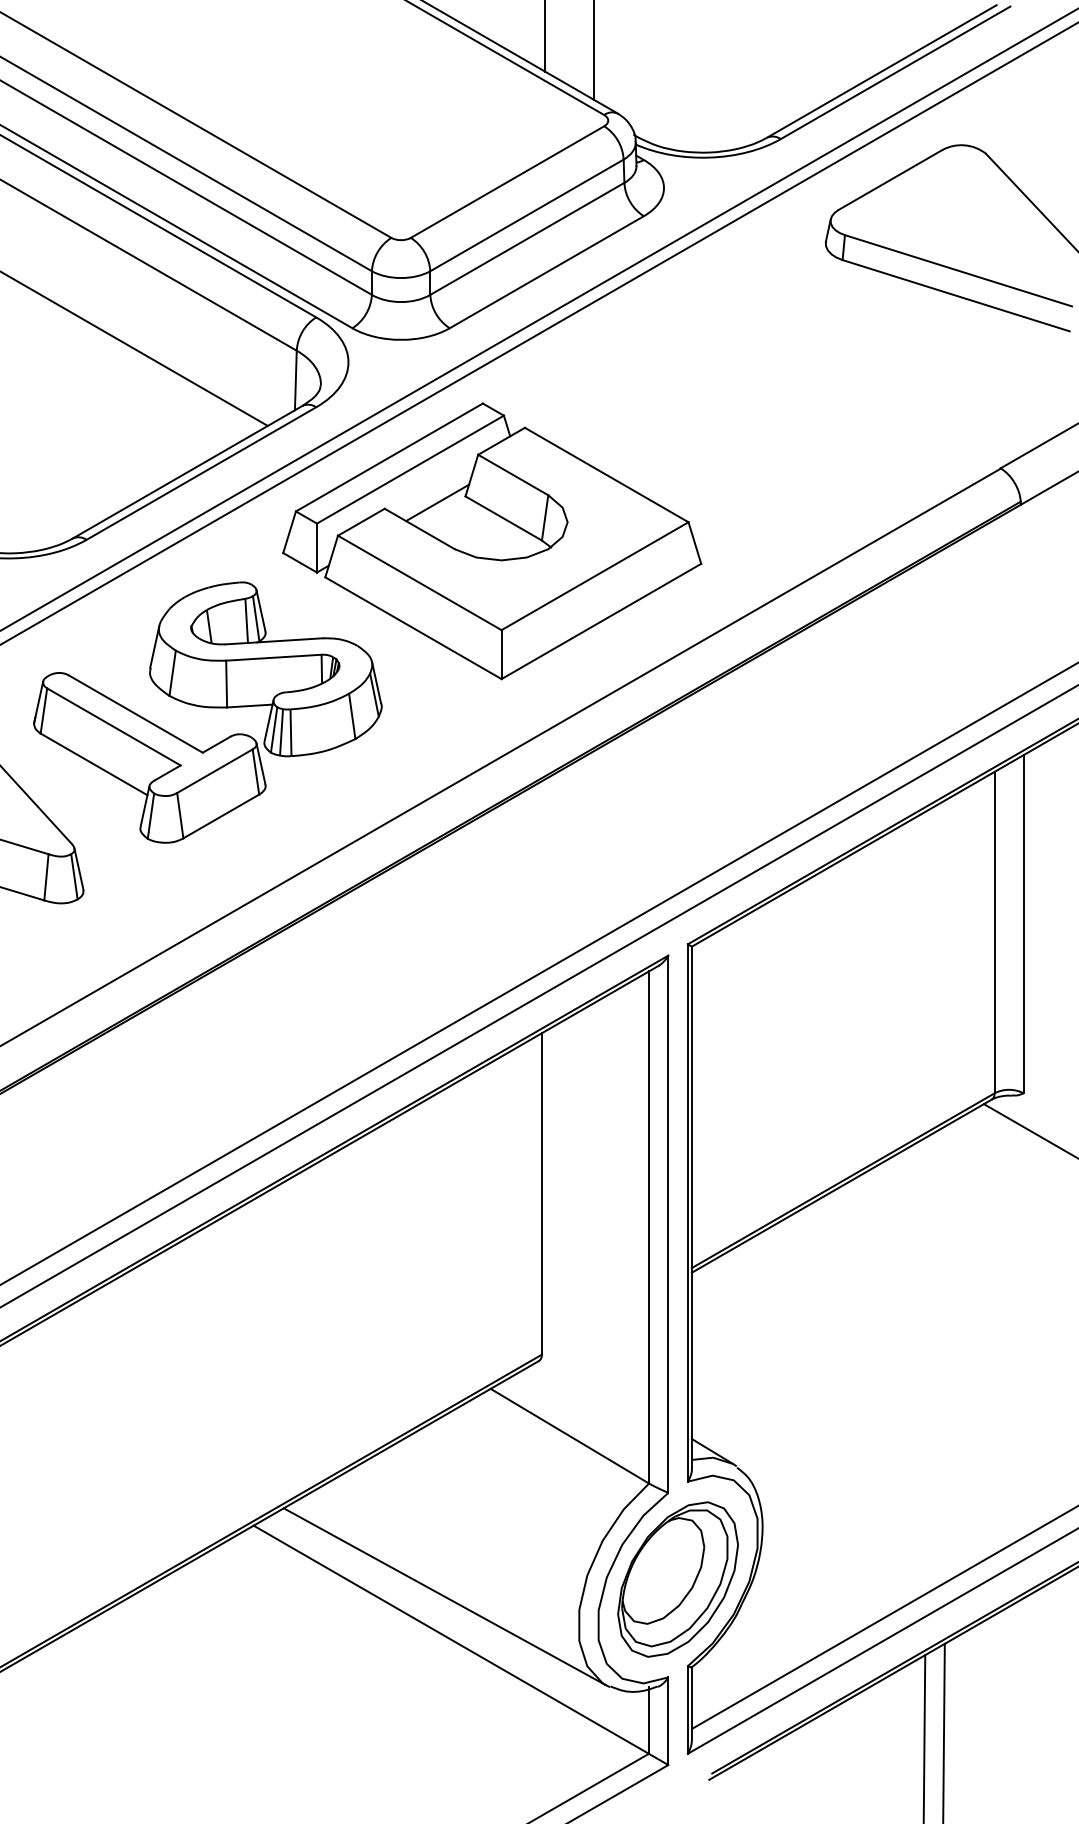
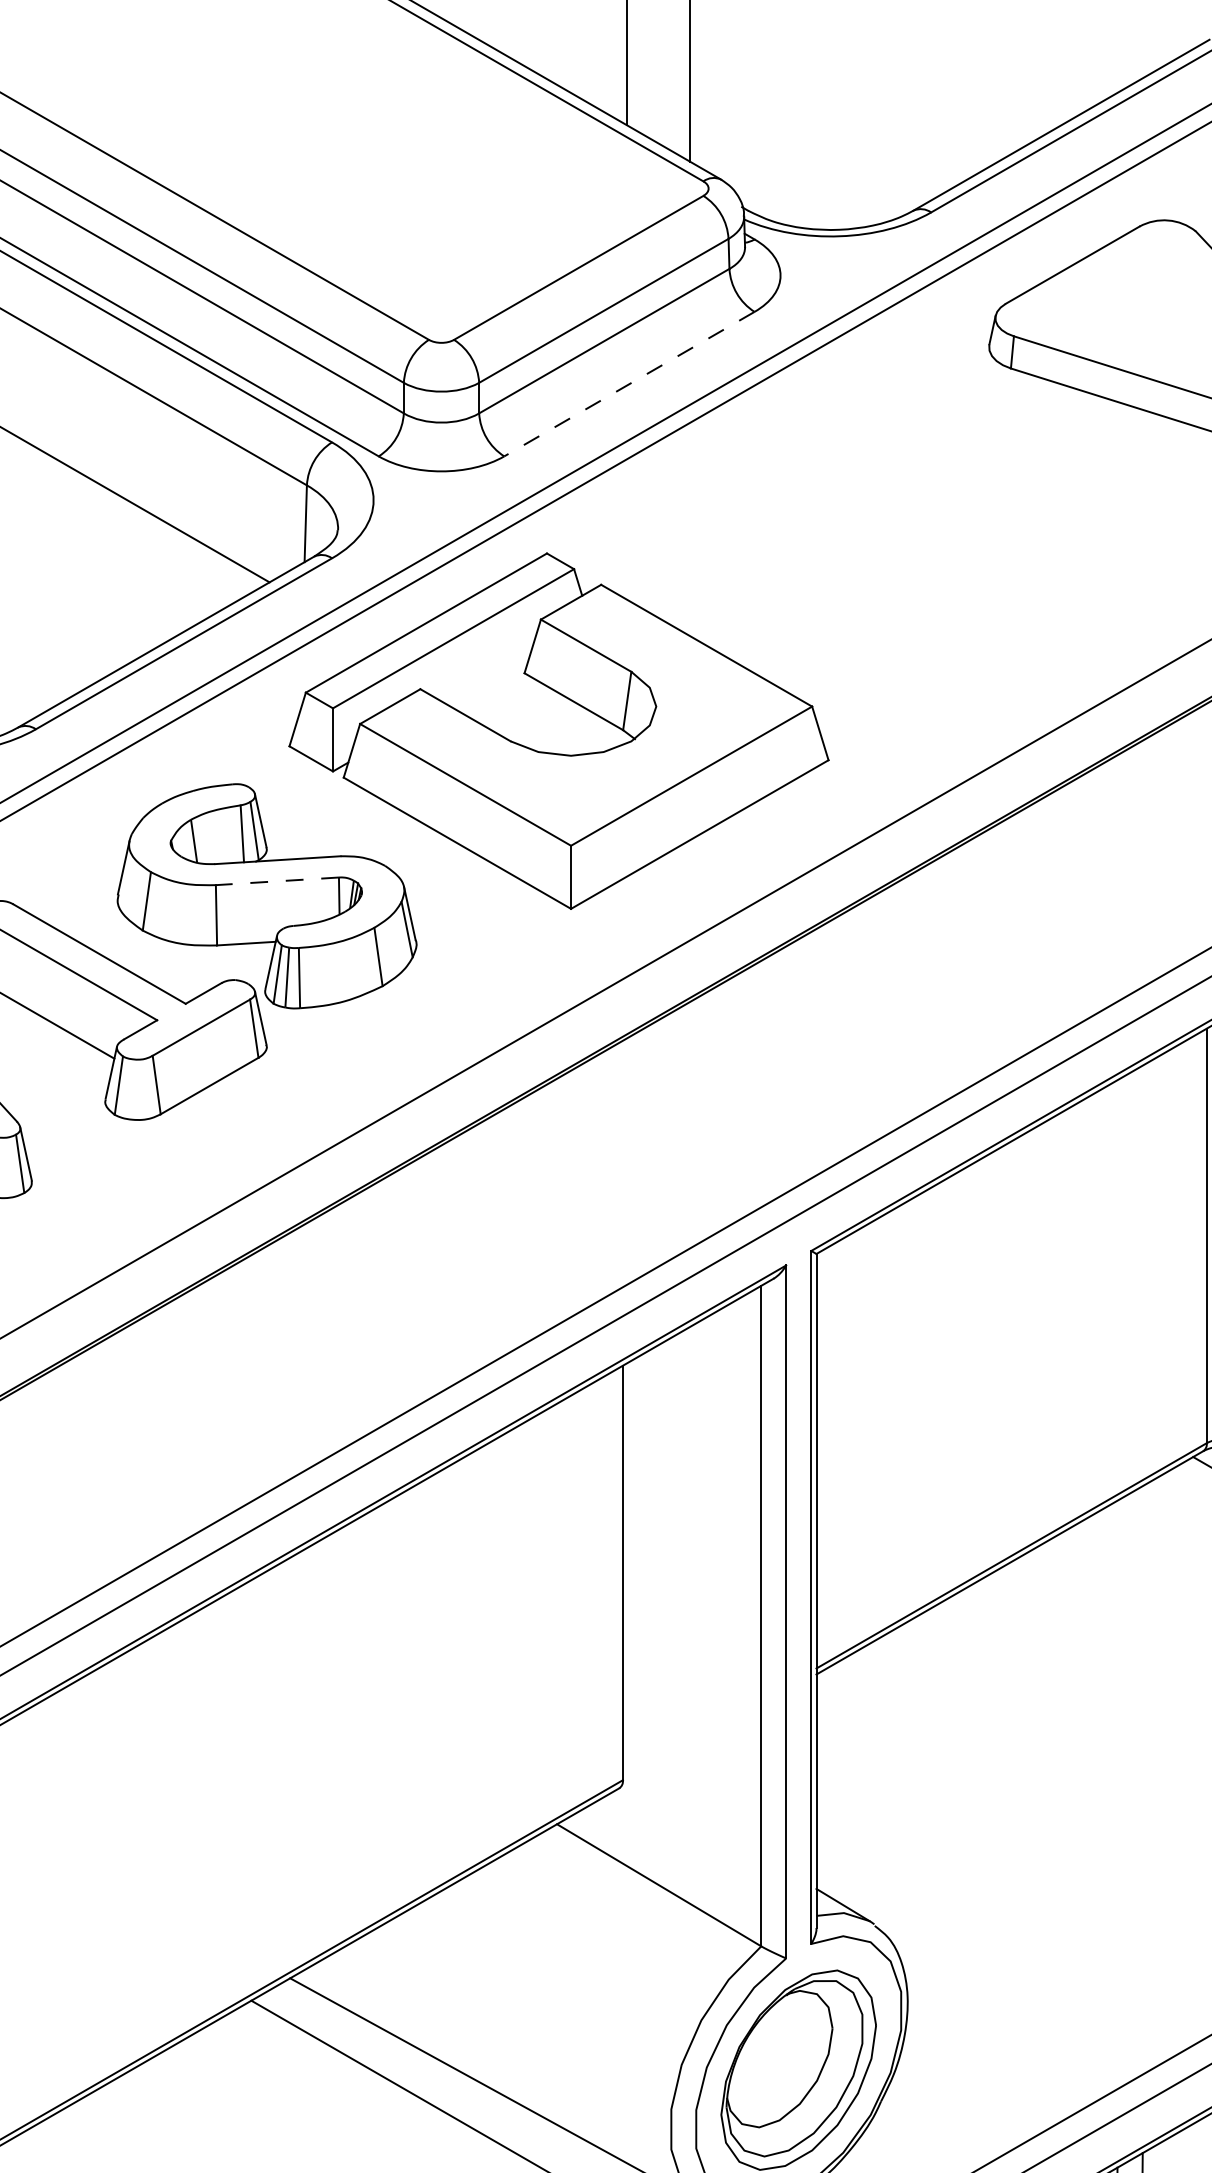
line: (546, 272) -> (629, 384), solid -> dashed
line: (437, 502) -> (488, 681), removed
line: (273, 657) -> (276, 881), solid -> dashed

